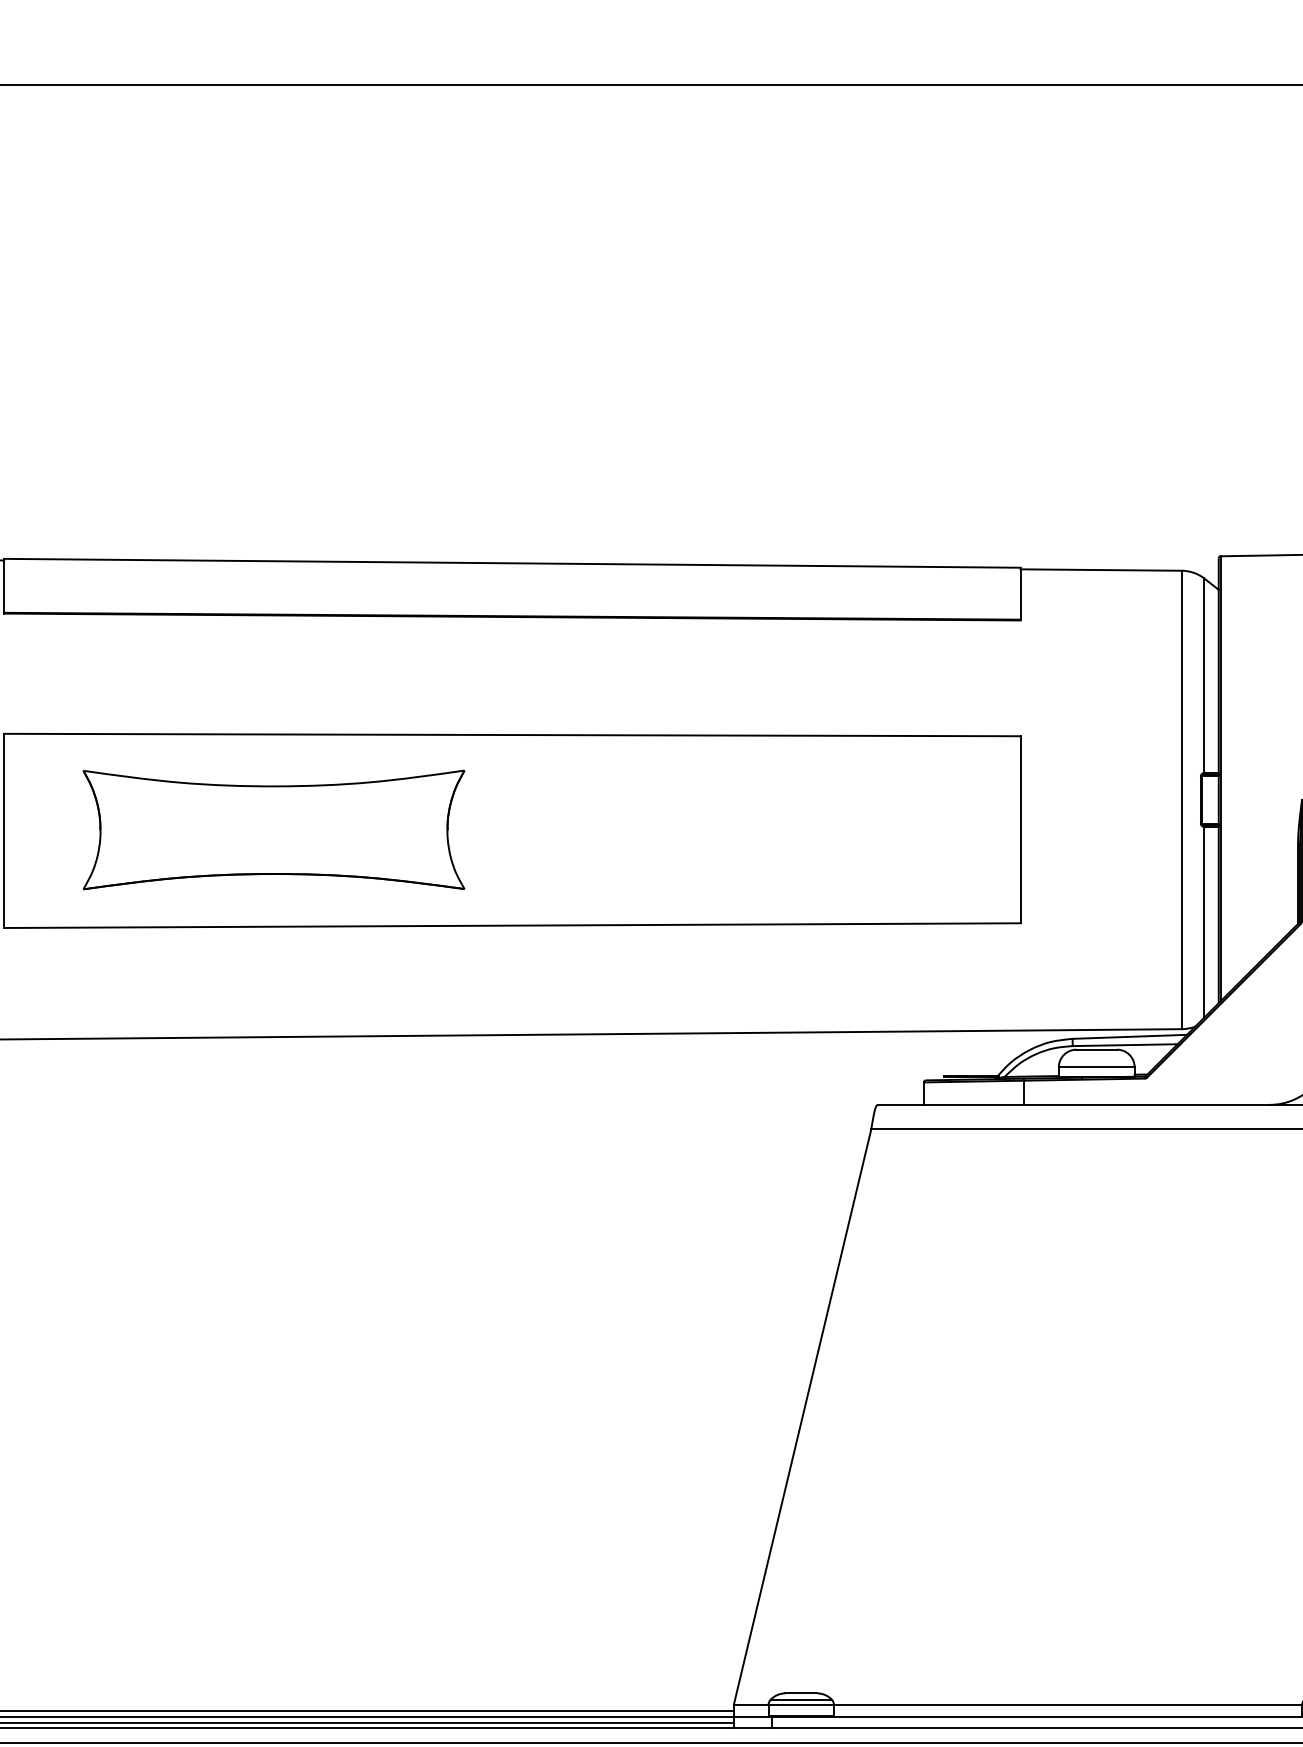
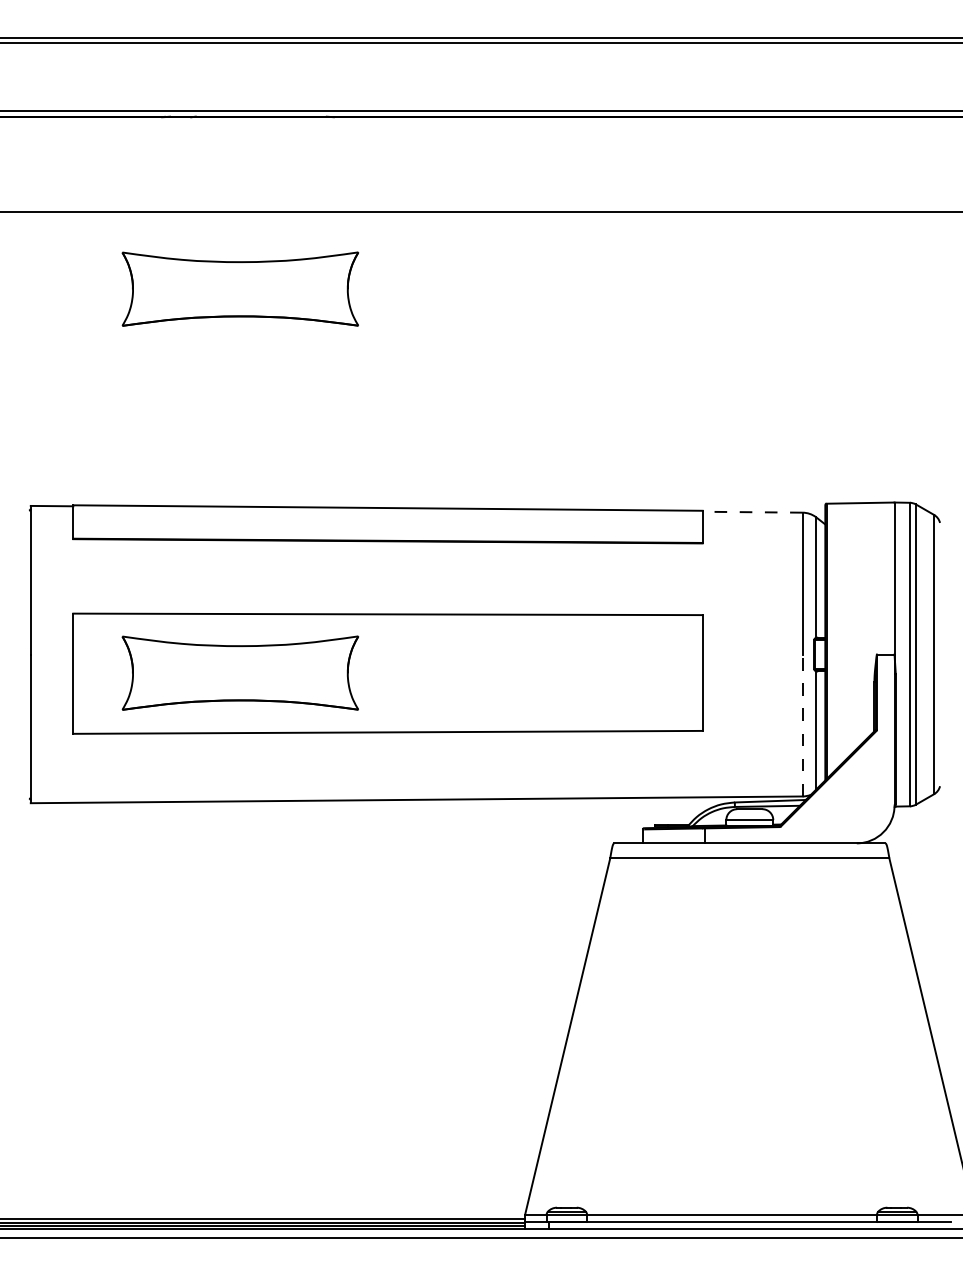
part: (274, 208) -> (240, 288), added
line: (1101, 570) -> (752, 512), solid -> dashed
line: (1181, 914) -> (802, 725), solid -> dashed

